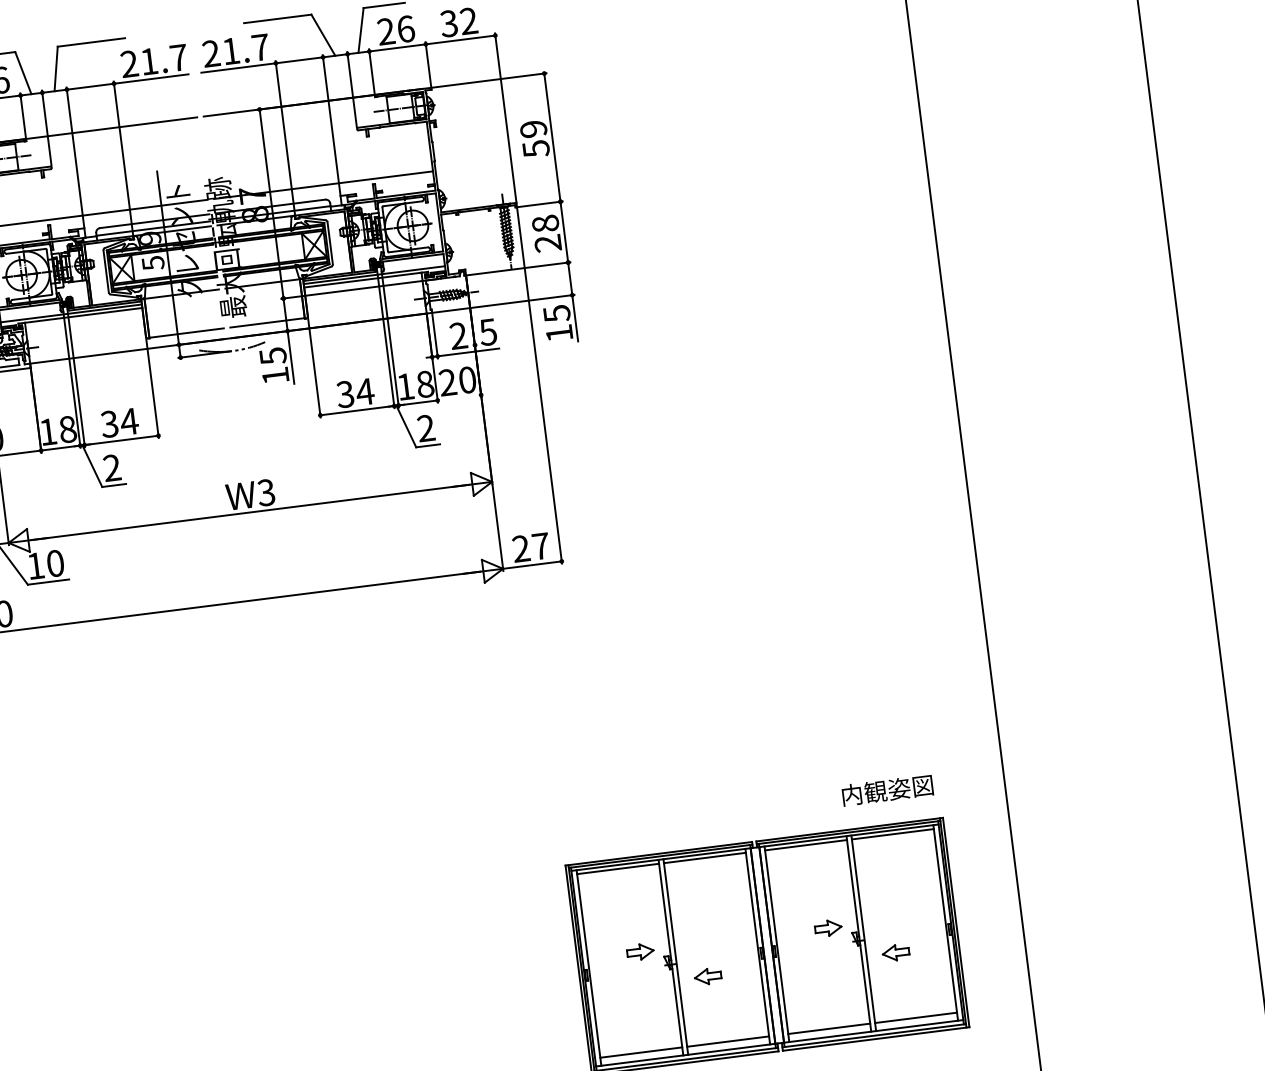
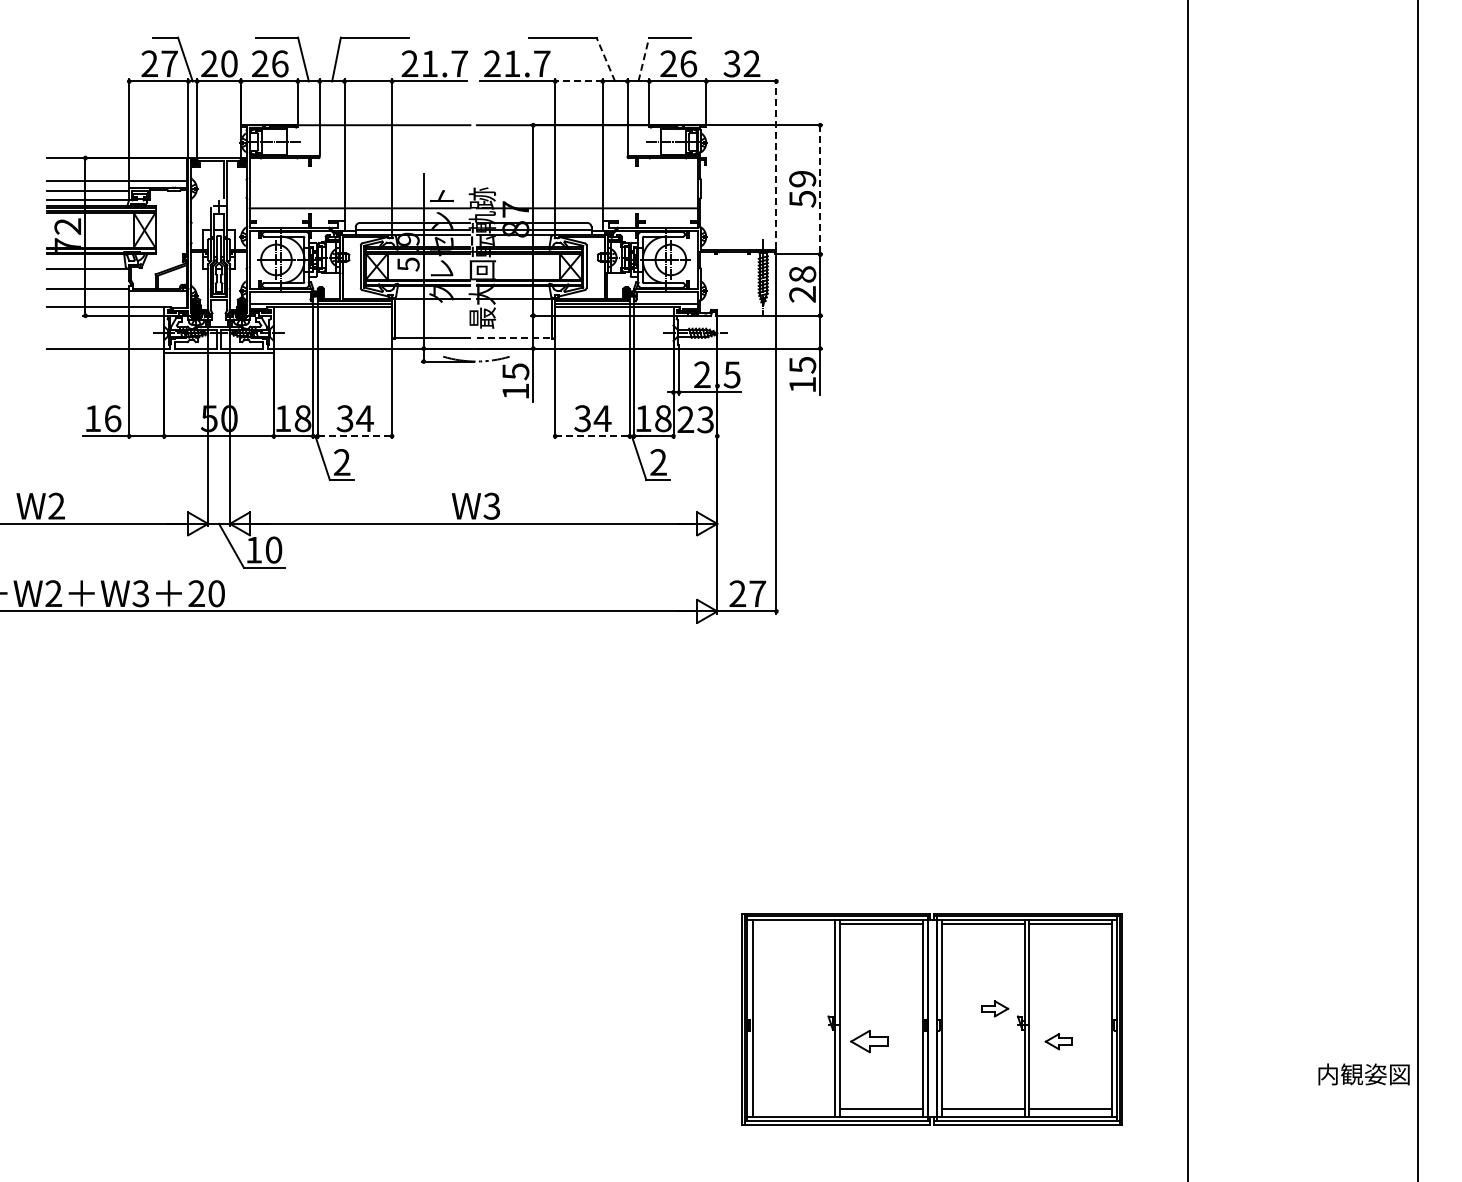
line: (360, 30) -> (643, 59), solid -> dashed
line: (323, 35) -> (605, 59), solid -> dashed
line: (299, 60) -> (579, 81), solid -> dashed
line: (505, 116) -> (776, 163), solid -> dashed
line: (552, 137) -> (820, 189), solid -> dashed
line: (267, 322) -> (514, 337), solid -> dashed
text: (467, 379) -> (705, 419), 20 -> 23
line: (357, 410) -> (592, 436), solid -> dashed
line: (122, 440) -> (355, 436), solid -> dashed
text: (887, 790) -> (1363, 1074), moved
line: (617, 868) -> (793, 923), removed
part: (640, 951) -> (805, 1008), removed
part: (708, 976) -> (869, 1041), size x1.4
line: (641, 1052) -> (793, 1108), removed

